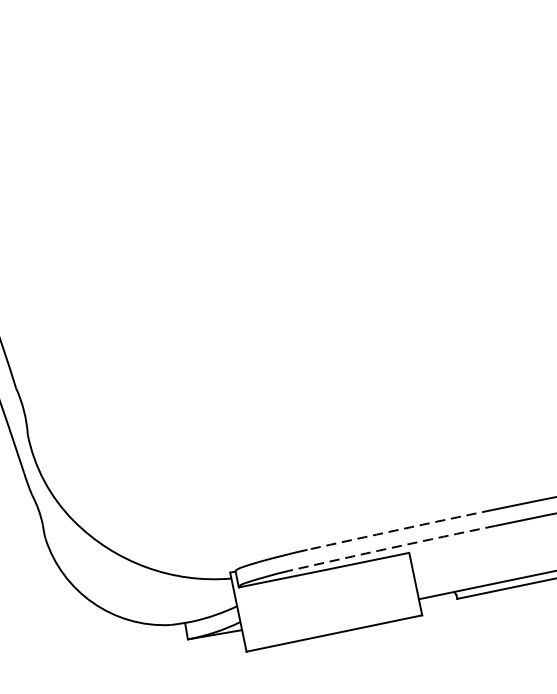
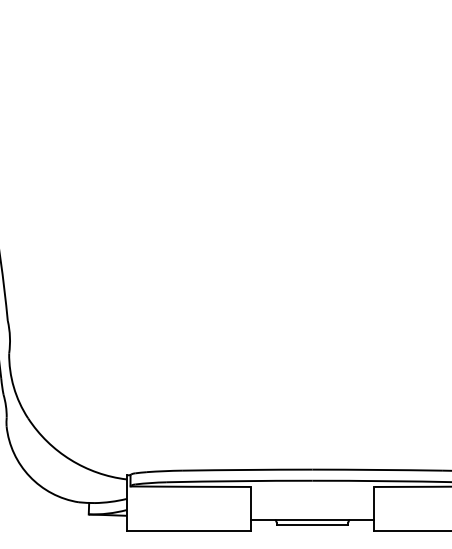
arc: (399, 529) -> (247, 469), dashed -> solid
arc: (391, 548) -> (239, 481), dashed -> solid

